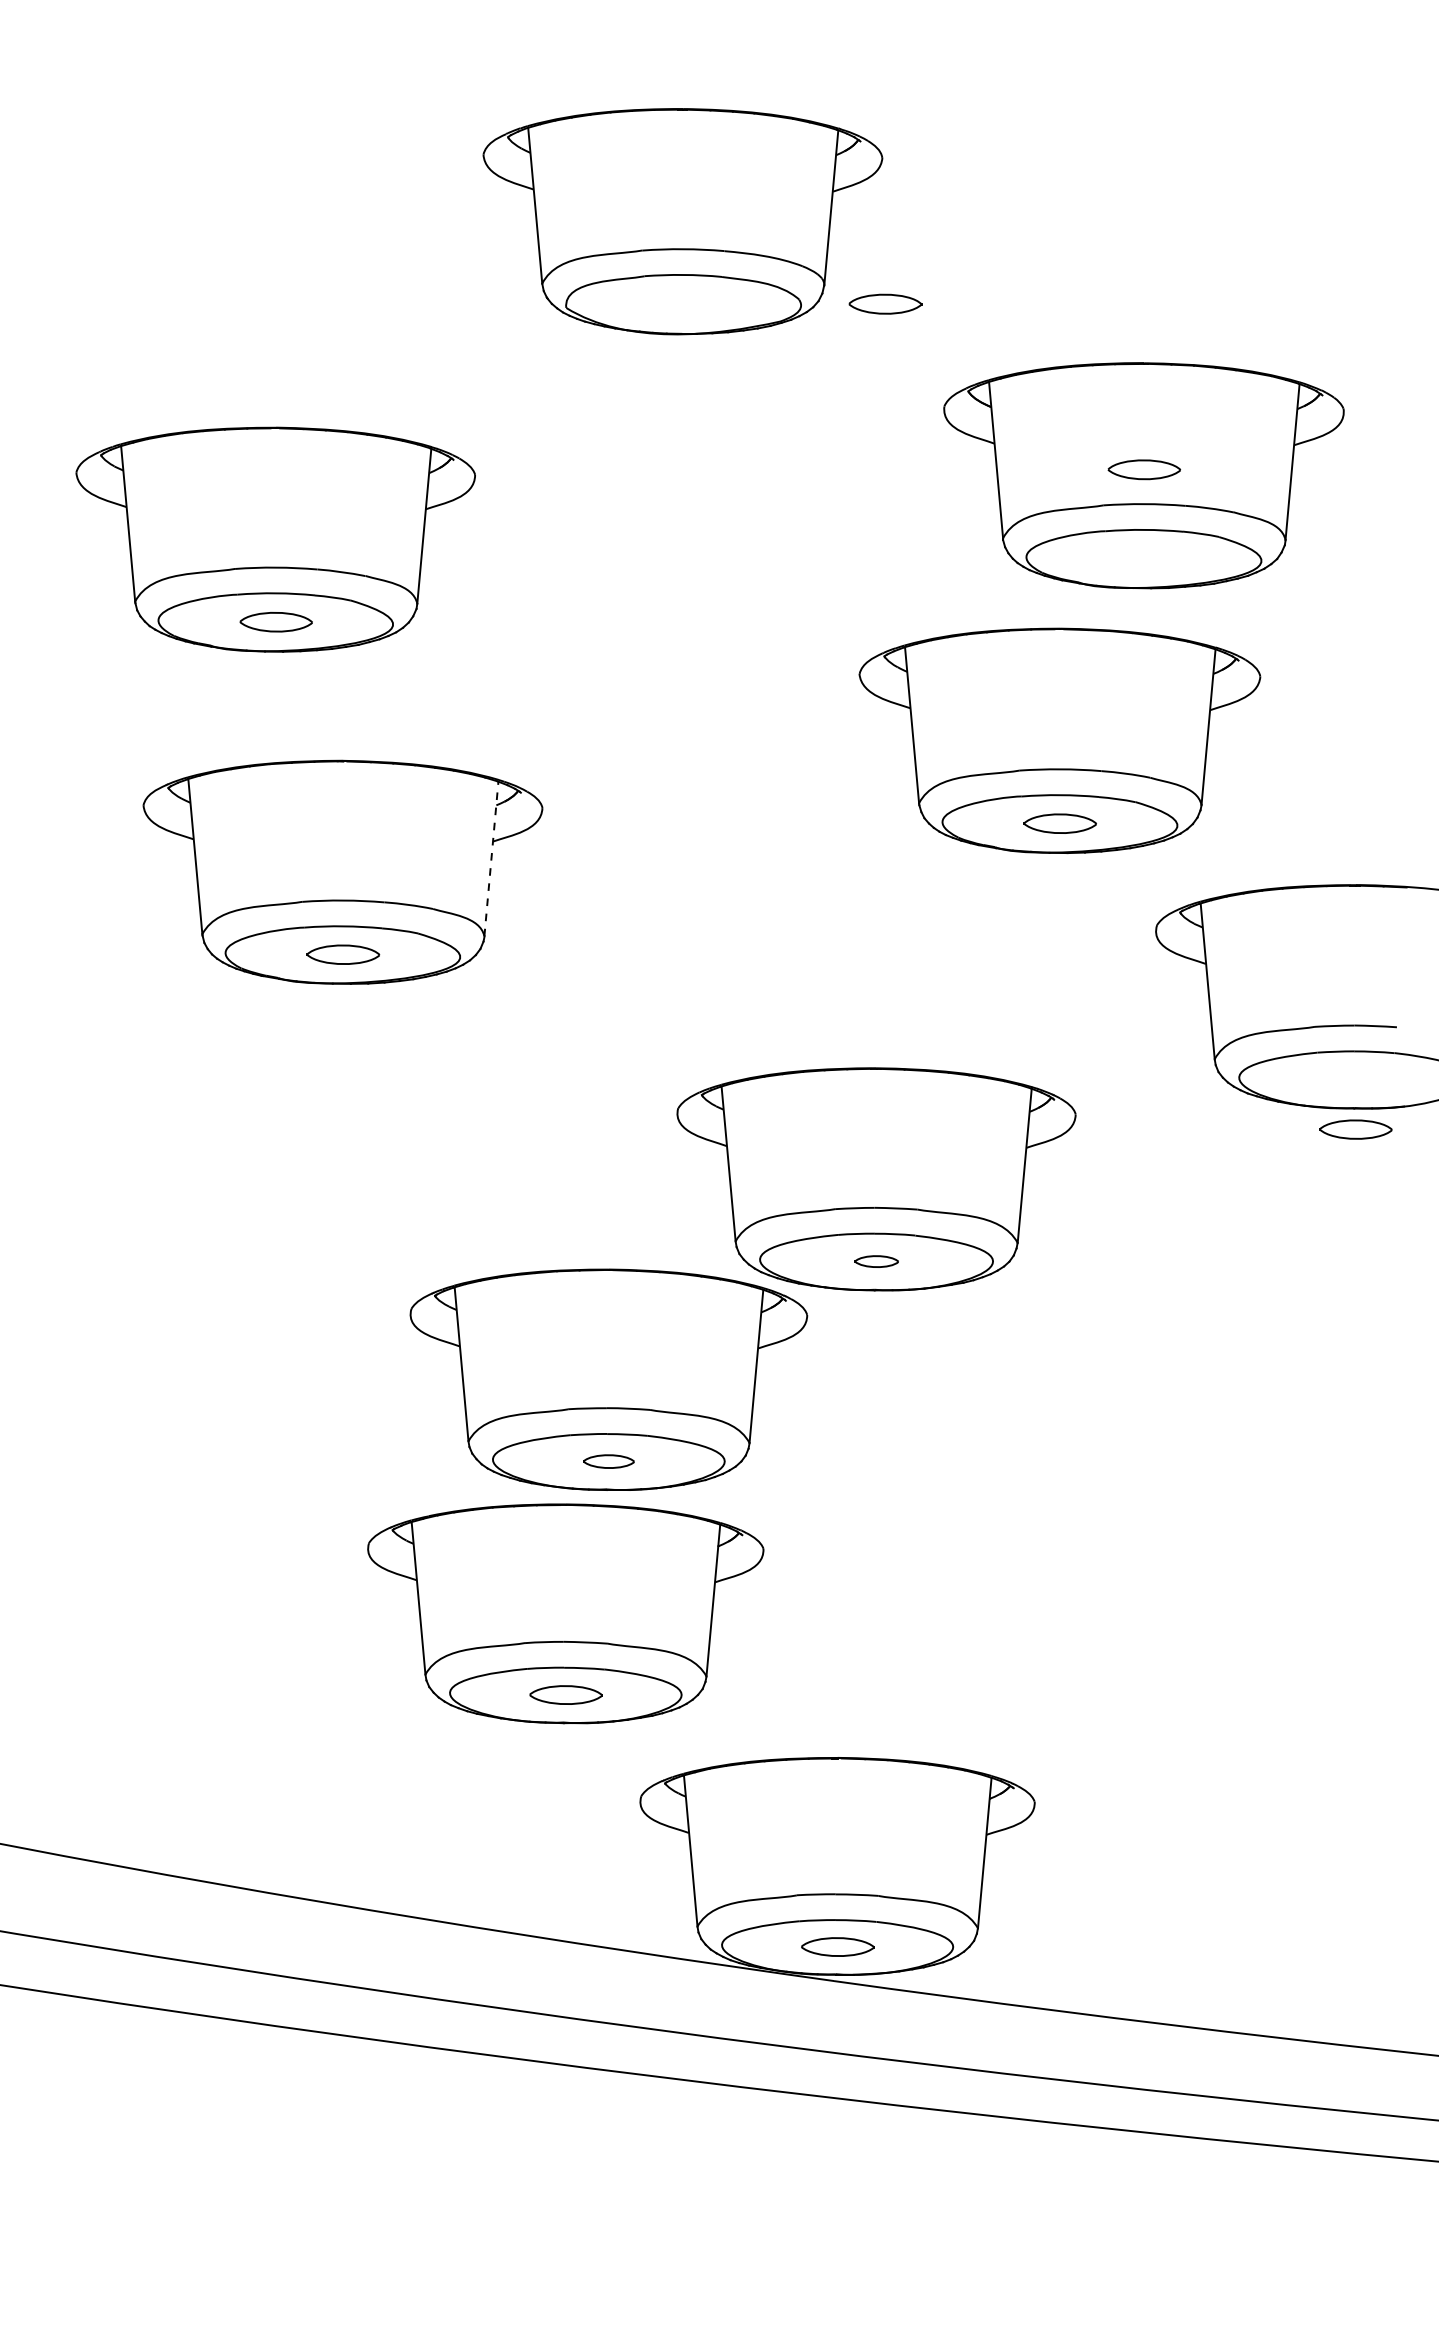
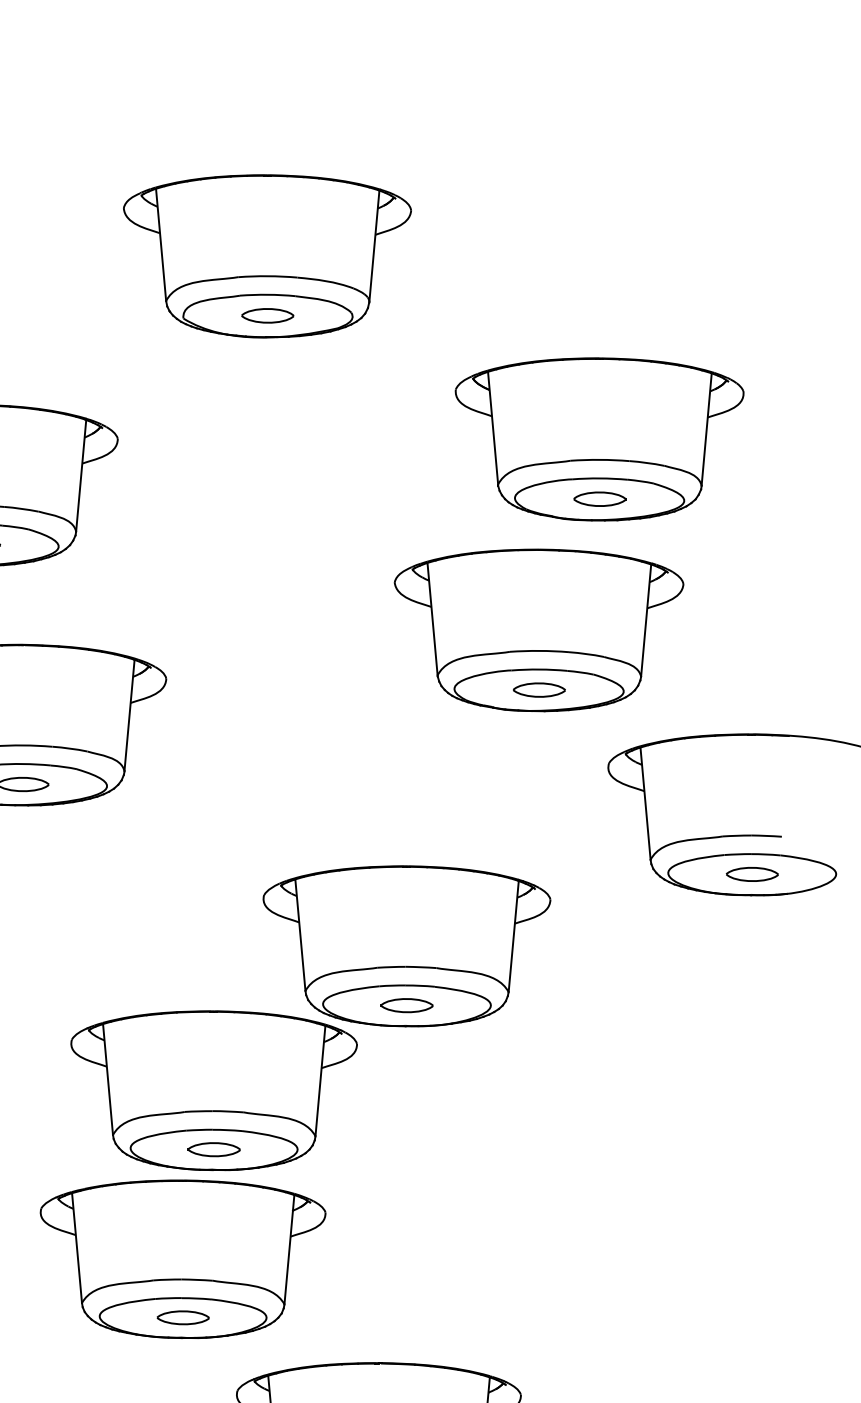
part: (885, 303) -> (267, 315), moved
part: (1144, 469) -> (600, 499), moved
line: (491, 859) -> (129, 715), dashed -> solid
part: (1355, 1129) -> (752, 874), moved
part: (876, 1261) -> (406, 1005), size x1.67
part: (608, 1461) -> (213, 1149), size x1.43

